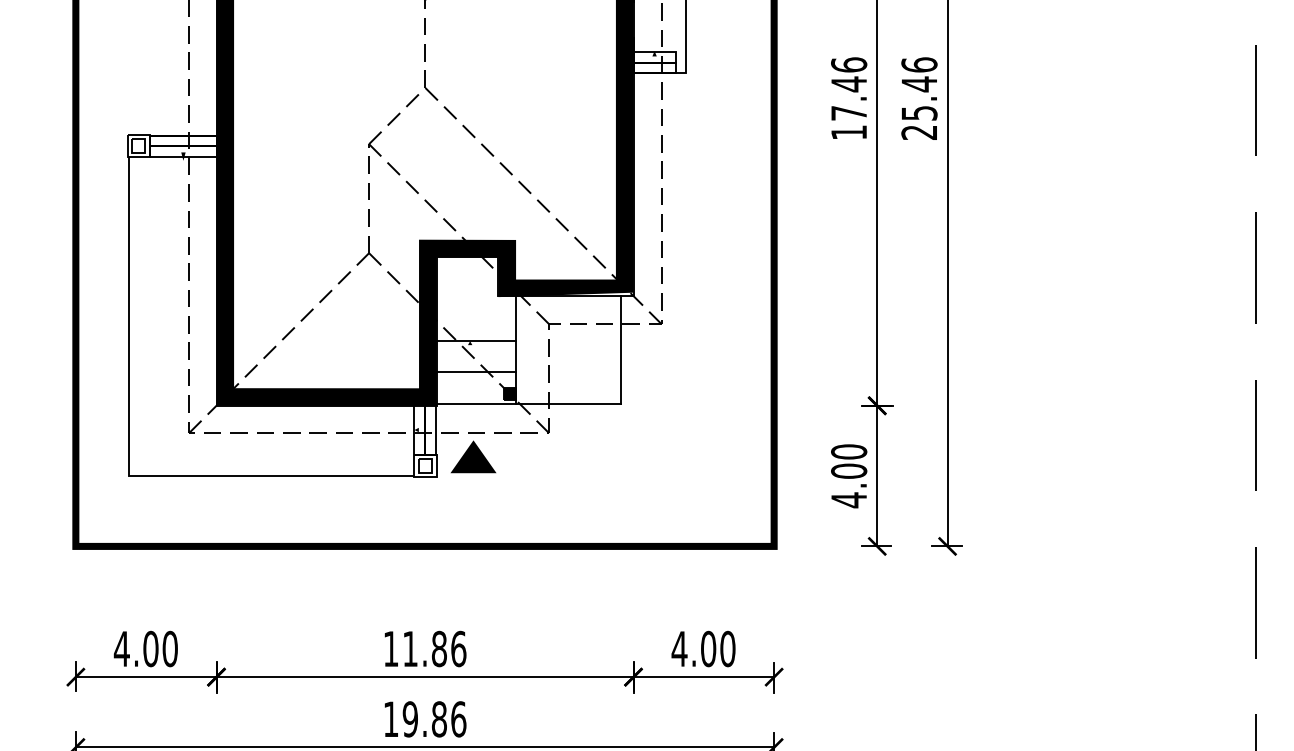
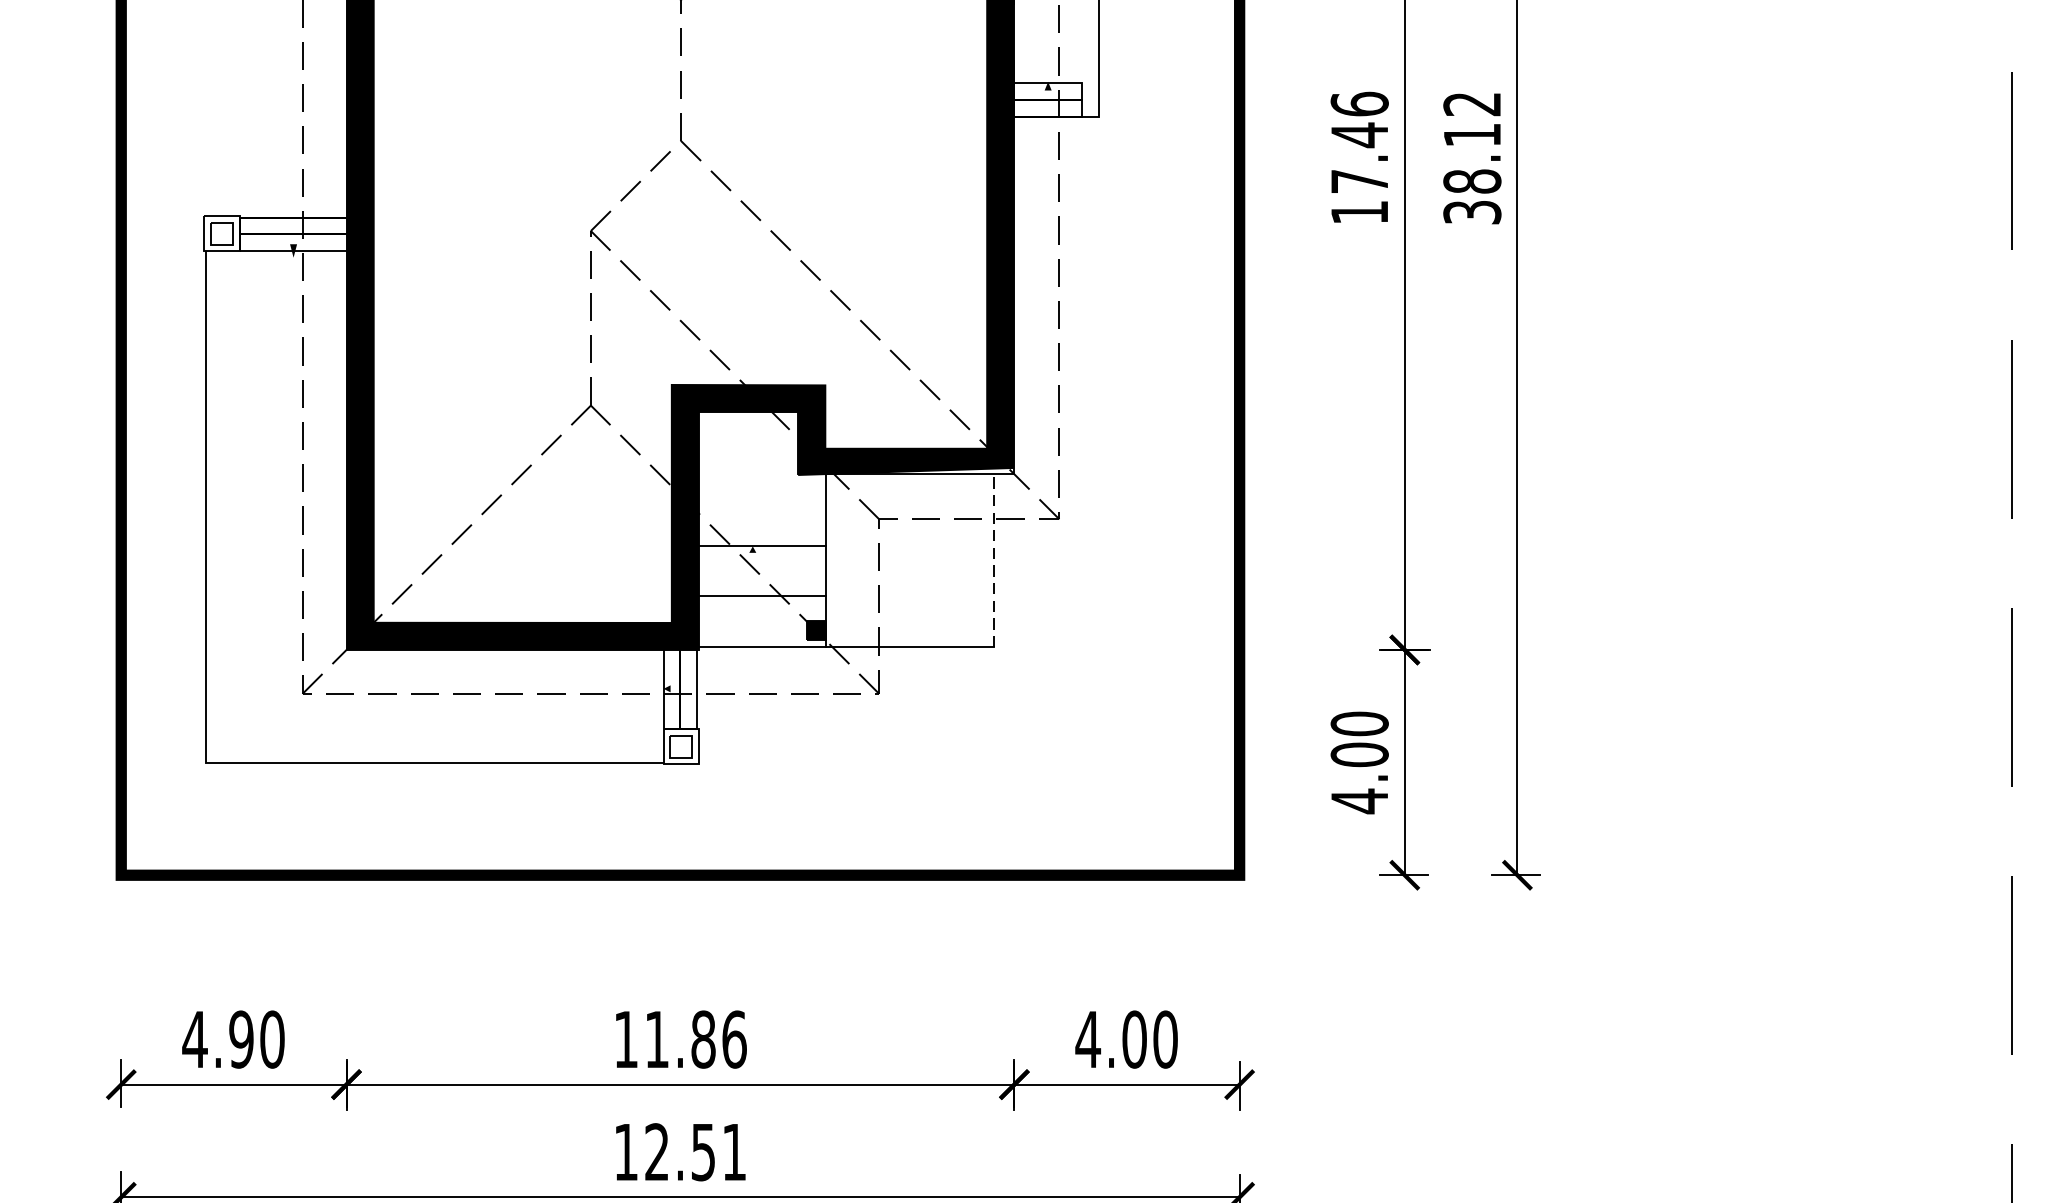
text: (919, 98) -> (1472, 157), 25.46 -> 38.12
line: (620, 350) -> (993, 561), solid -> dashed
fill: (473, 456) -> (758, 731), removed
text: (150, 649) -> (240, 1040), 4.00 -> 4.90
text: (434, 719) -> (695, 1152), 19.86 -> 12.51

